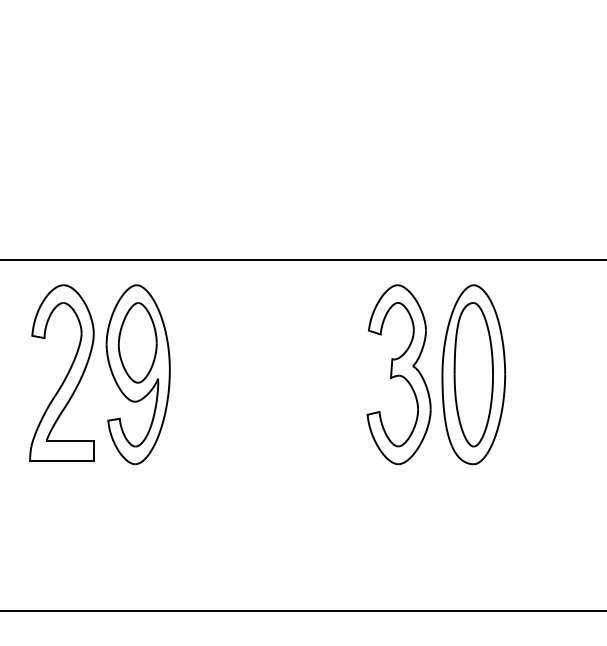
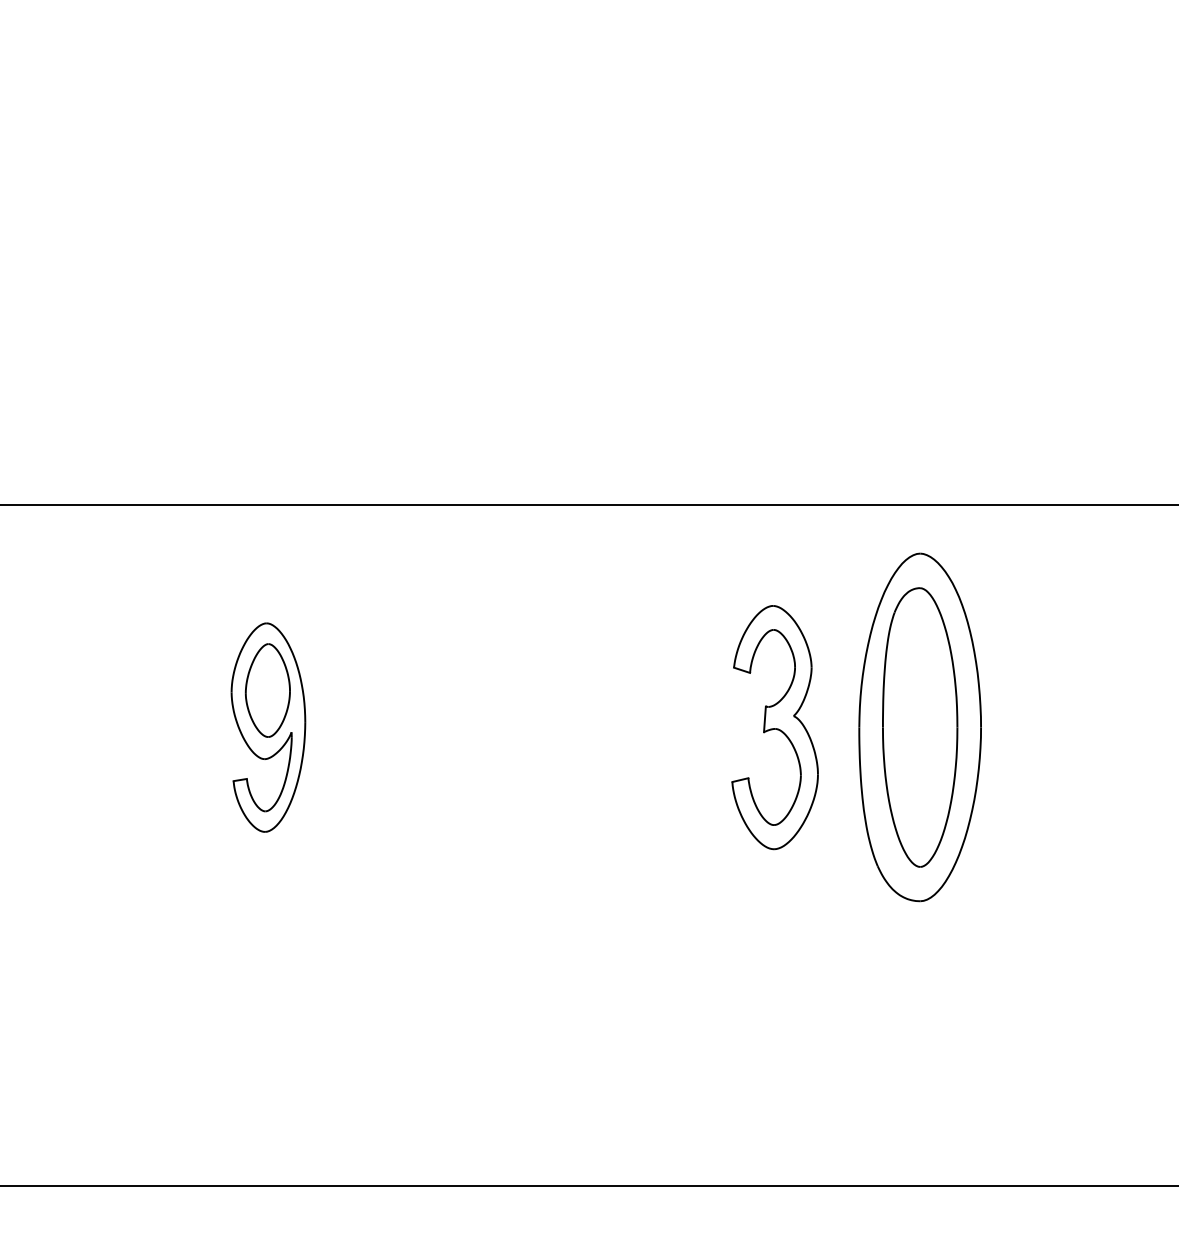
part: (61, 372) -> (119, 723), removed
part: (137, 374) -> (267, 726), size x0.6
part: (398, 374) -> (773, 726), size x0.7

